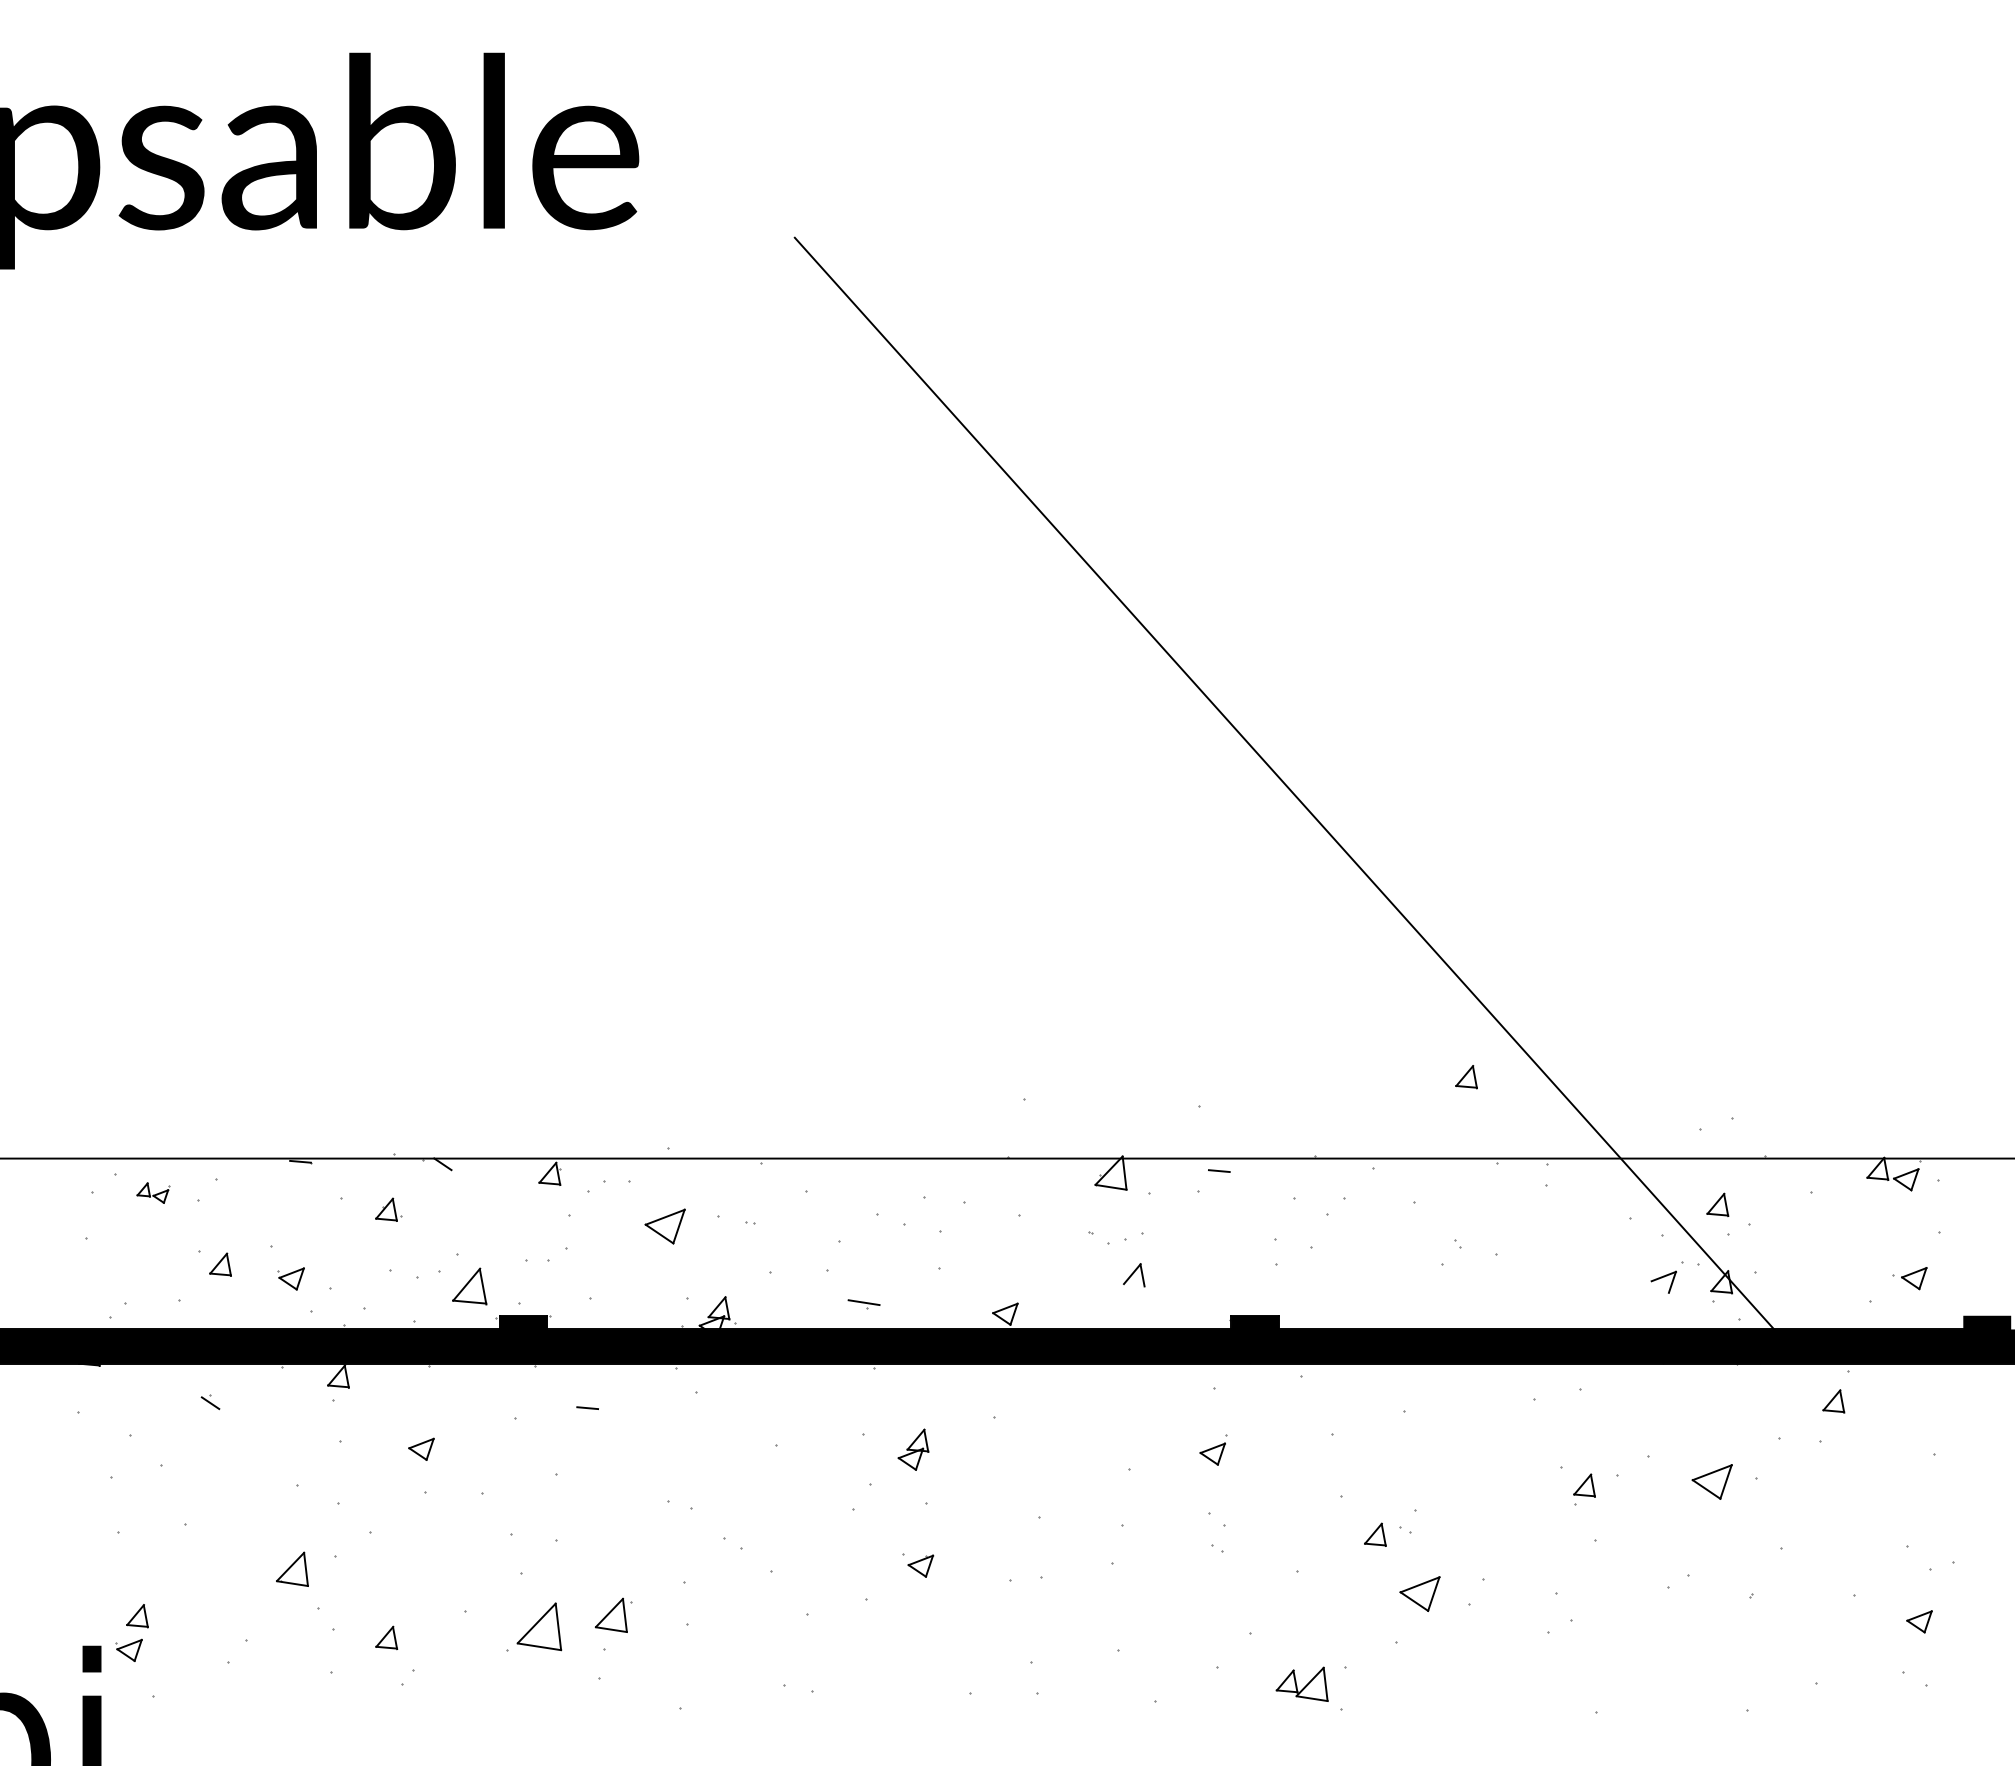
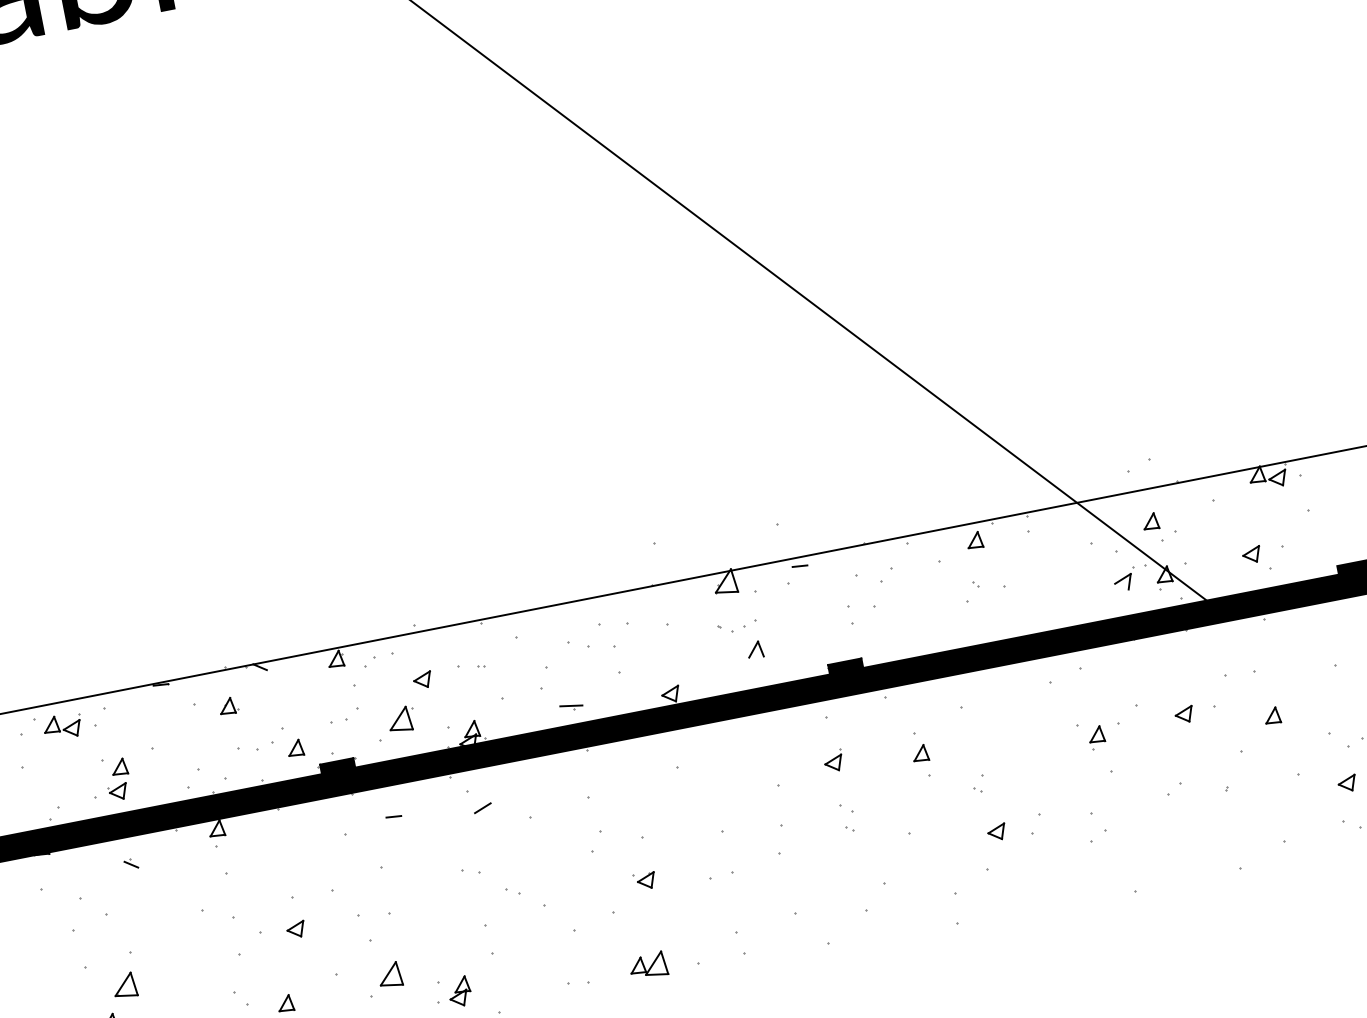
part: (1466, 1077) -> (974, 540), moved
part: (153, 1192) -> (63, 726), size x1.67
part: (664, 1226) -> (422, 680), size x0.62
part: (290, 1278) -> (117, 791), moved
part: (1914, 1278) -> (1252, 554), moved
part: (469, 1286) -> (295, 748), size x0.62
part: (1833, 1401) -> (1272, 716), moved
line: (713, 1420) -> (482, 808), added
part: (421, 1448) -> (296, 929), moved
part: (913, 1449) -> (459, 991), moved
part: (1711, 1481) -> (1183, 714), size x0.62
part: (1375, 1534) -> (920, 753), moved
part: (292, 1568) -> (124, 985), moved
part: (1420, 1593) -> (997, 832), size x0.62
part: (613, 1614) -> (401, 719), moved
part: (538, 1626) -> (389, 975), size x0.71
part: (1301, 1683) -> (647, 965), moved

